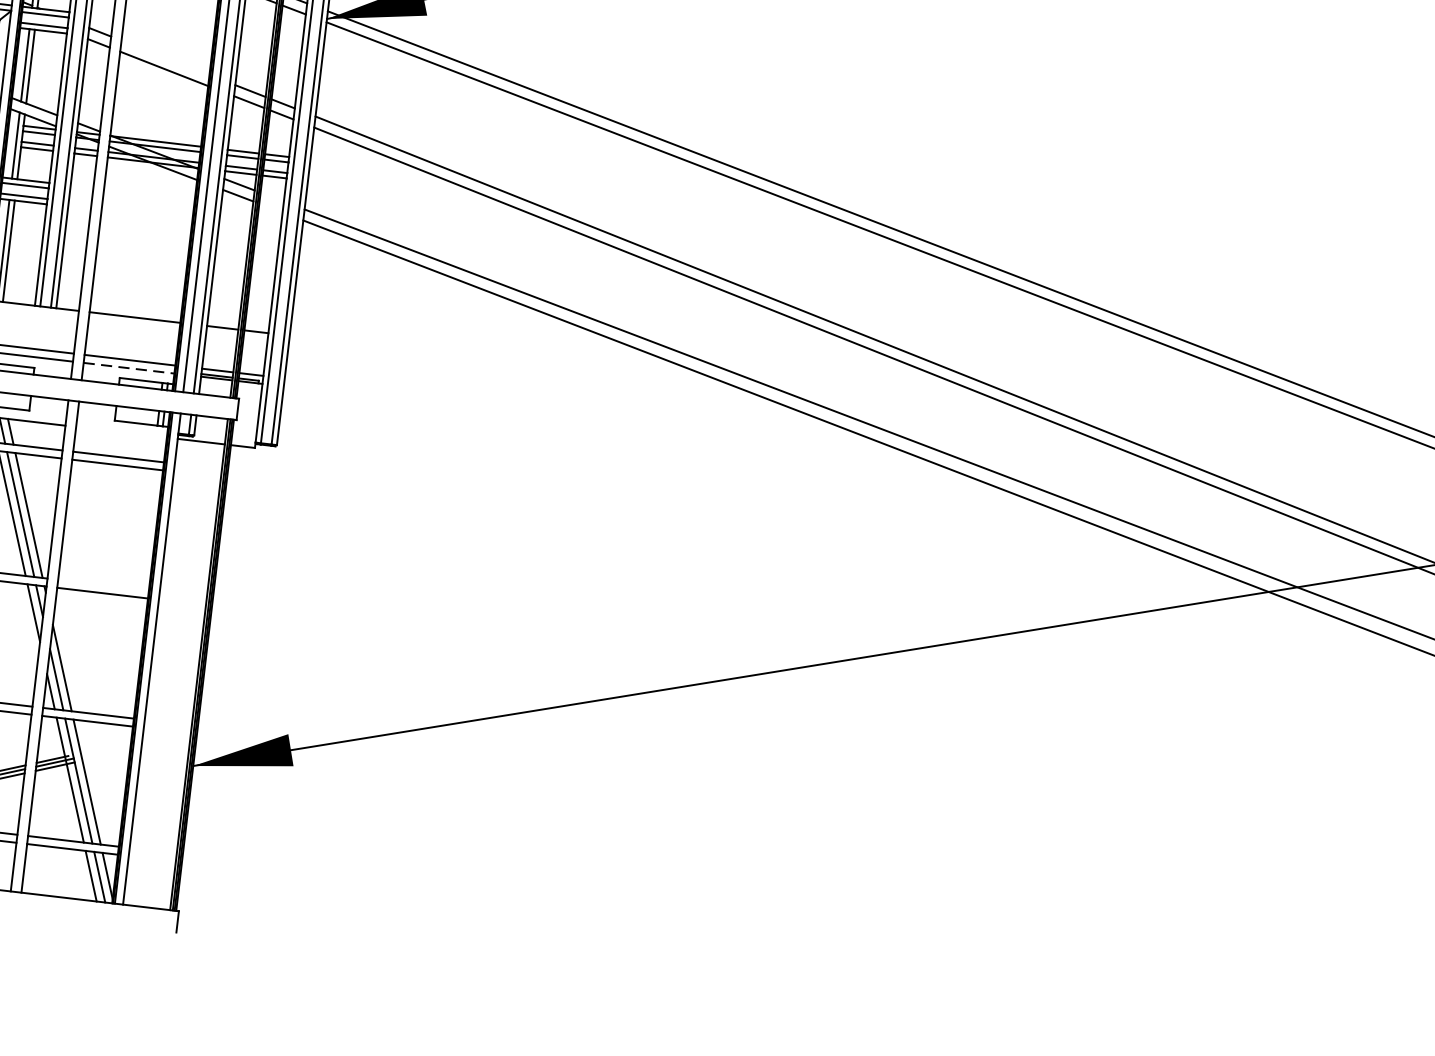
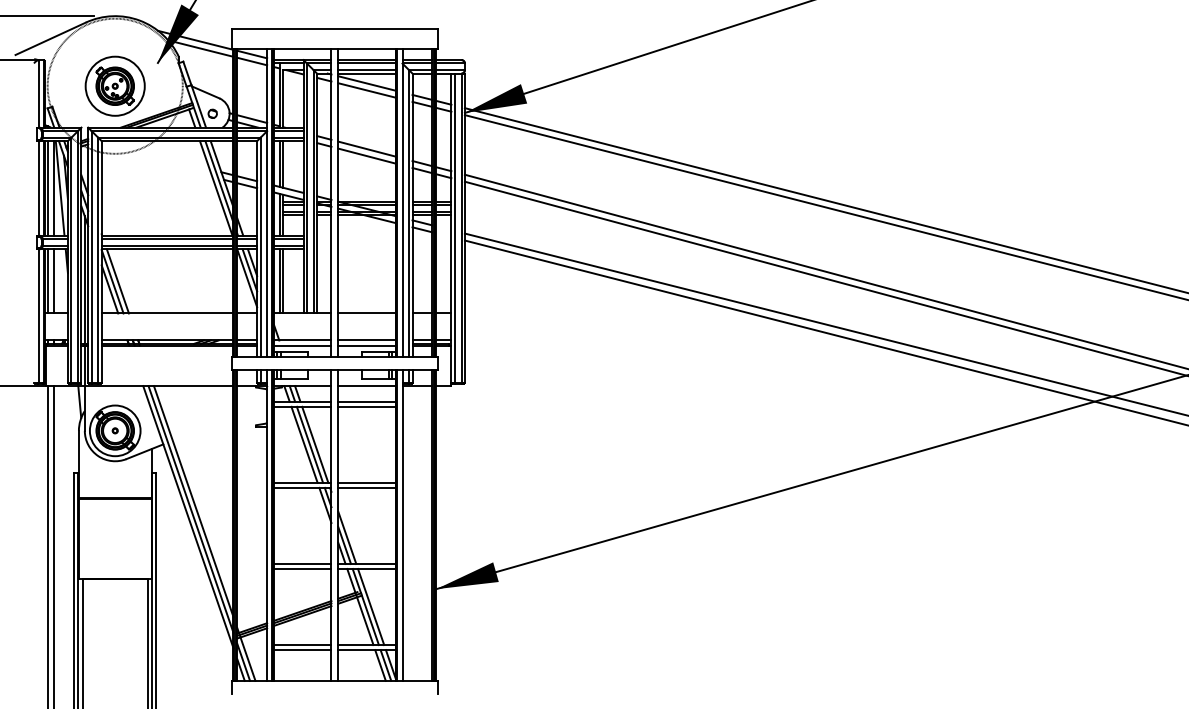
line: (164, 56) -> (366, 148), added
line: (128, 368) -> (366, 345), dashed -> solid
line: (120, 432) -> (366, 386), added
line: (102, 584) -> (366, 482), added

